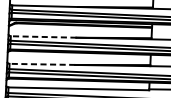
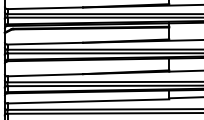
line: (43, 36) -> (45, 43), dashed -> solid
line: (42, 64) -> (45, 75), dashed -> solid

